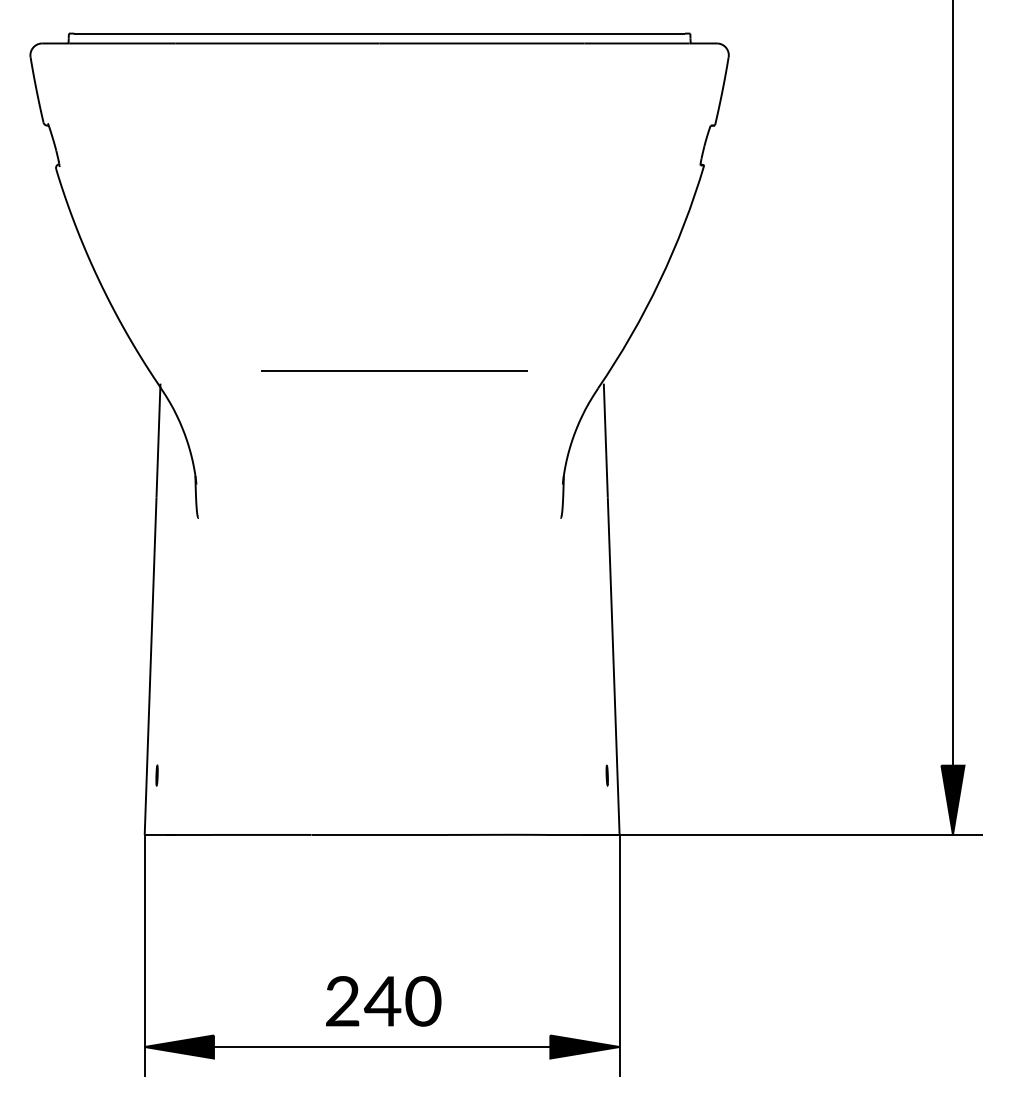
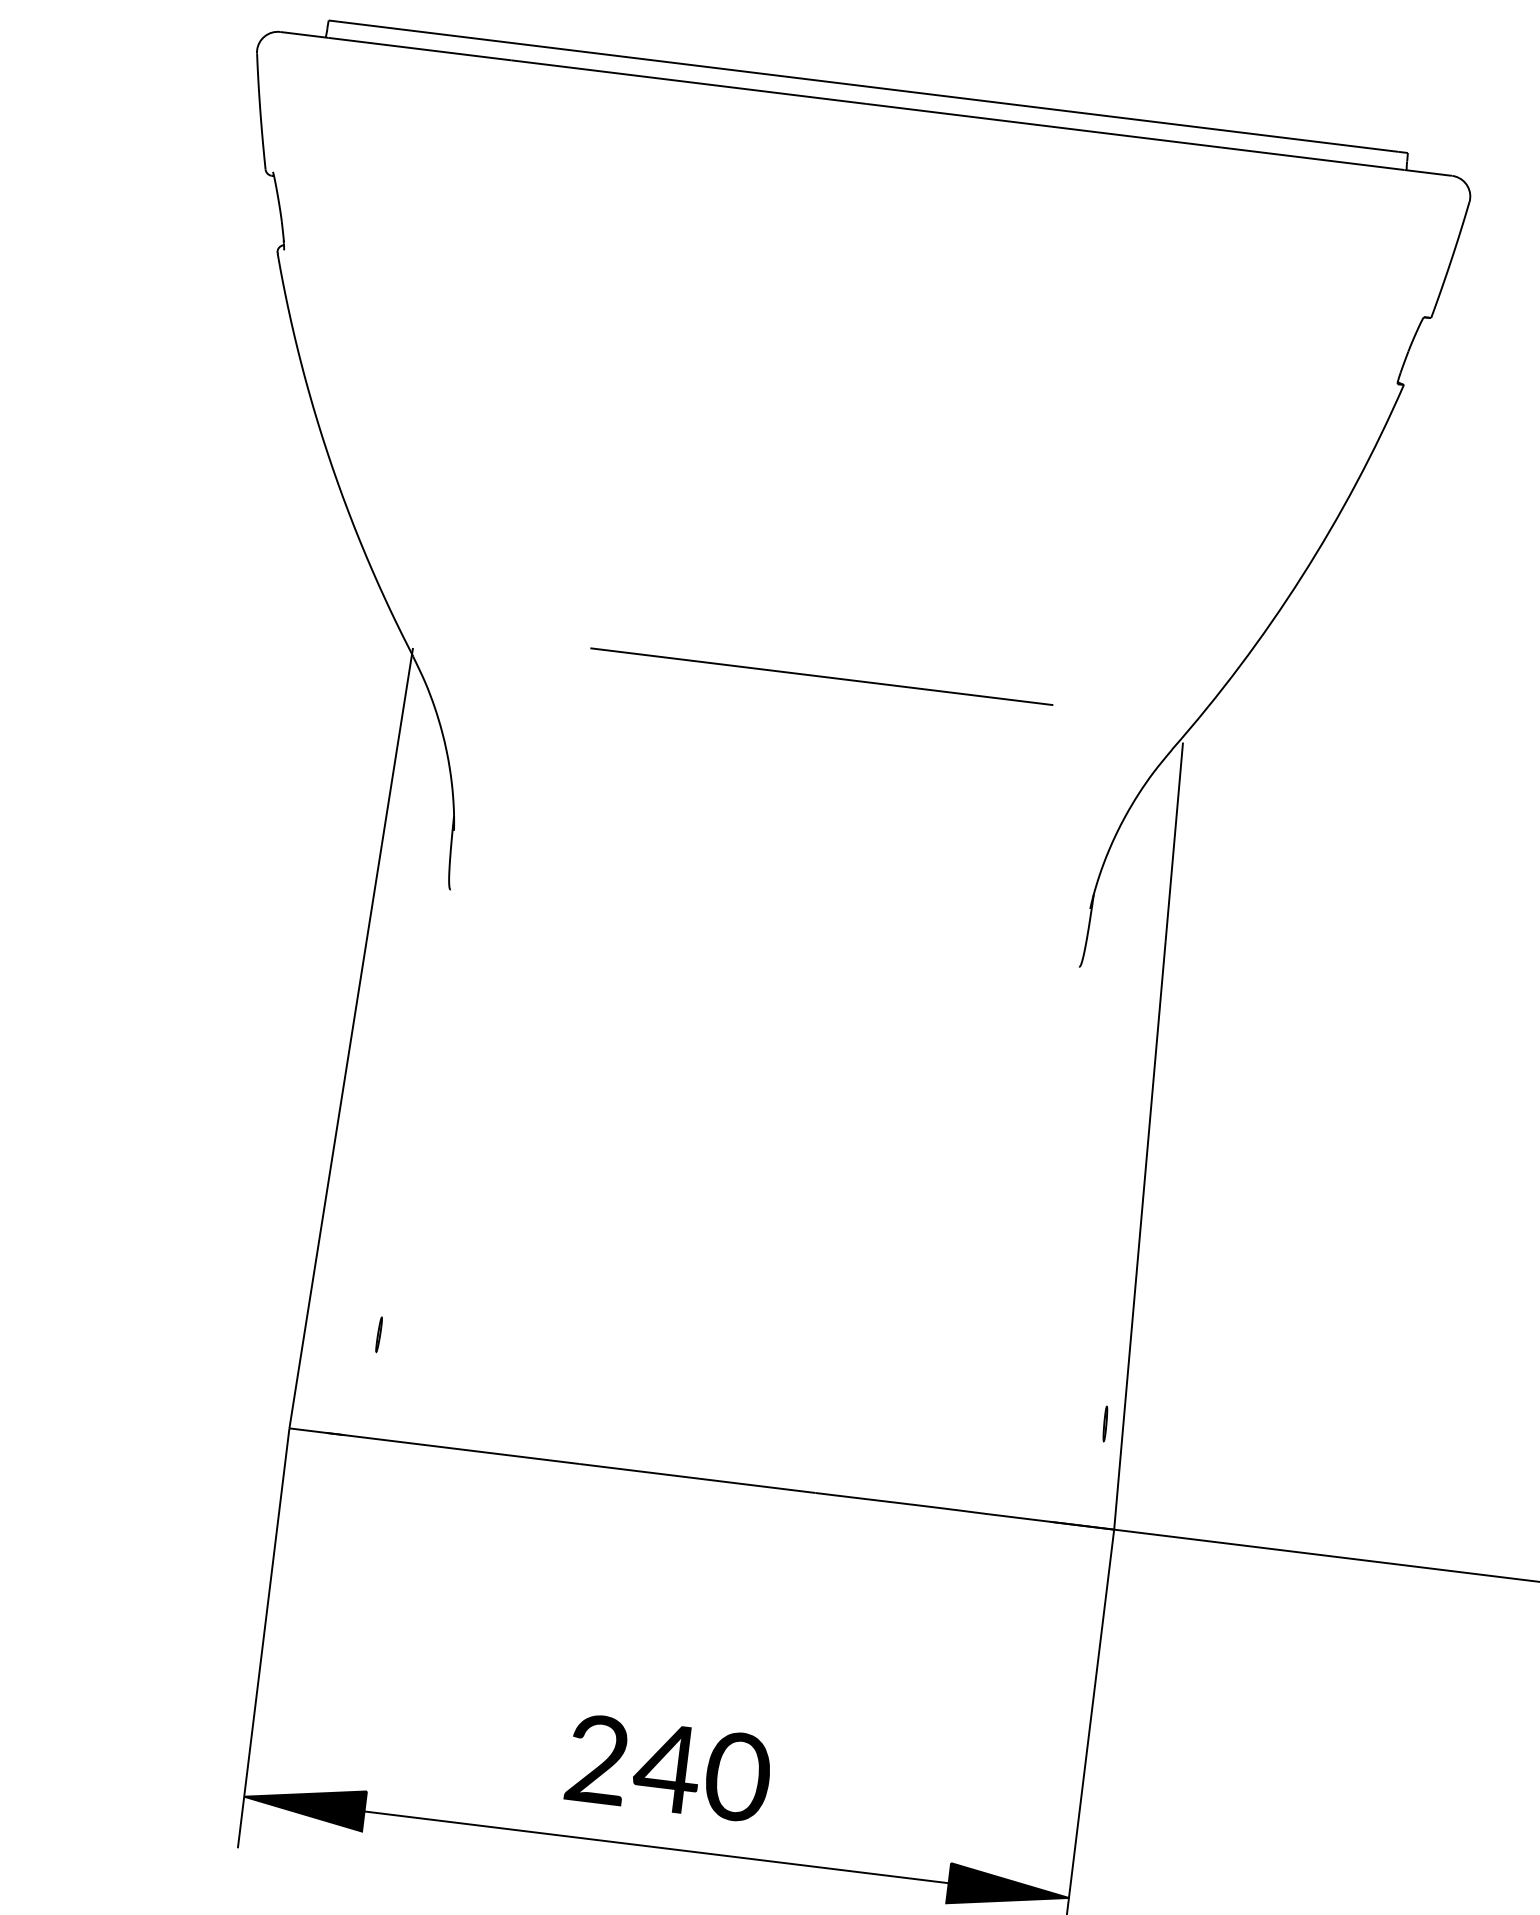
line: (156, 775) -> (378, 1334), moved

